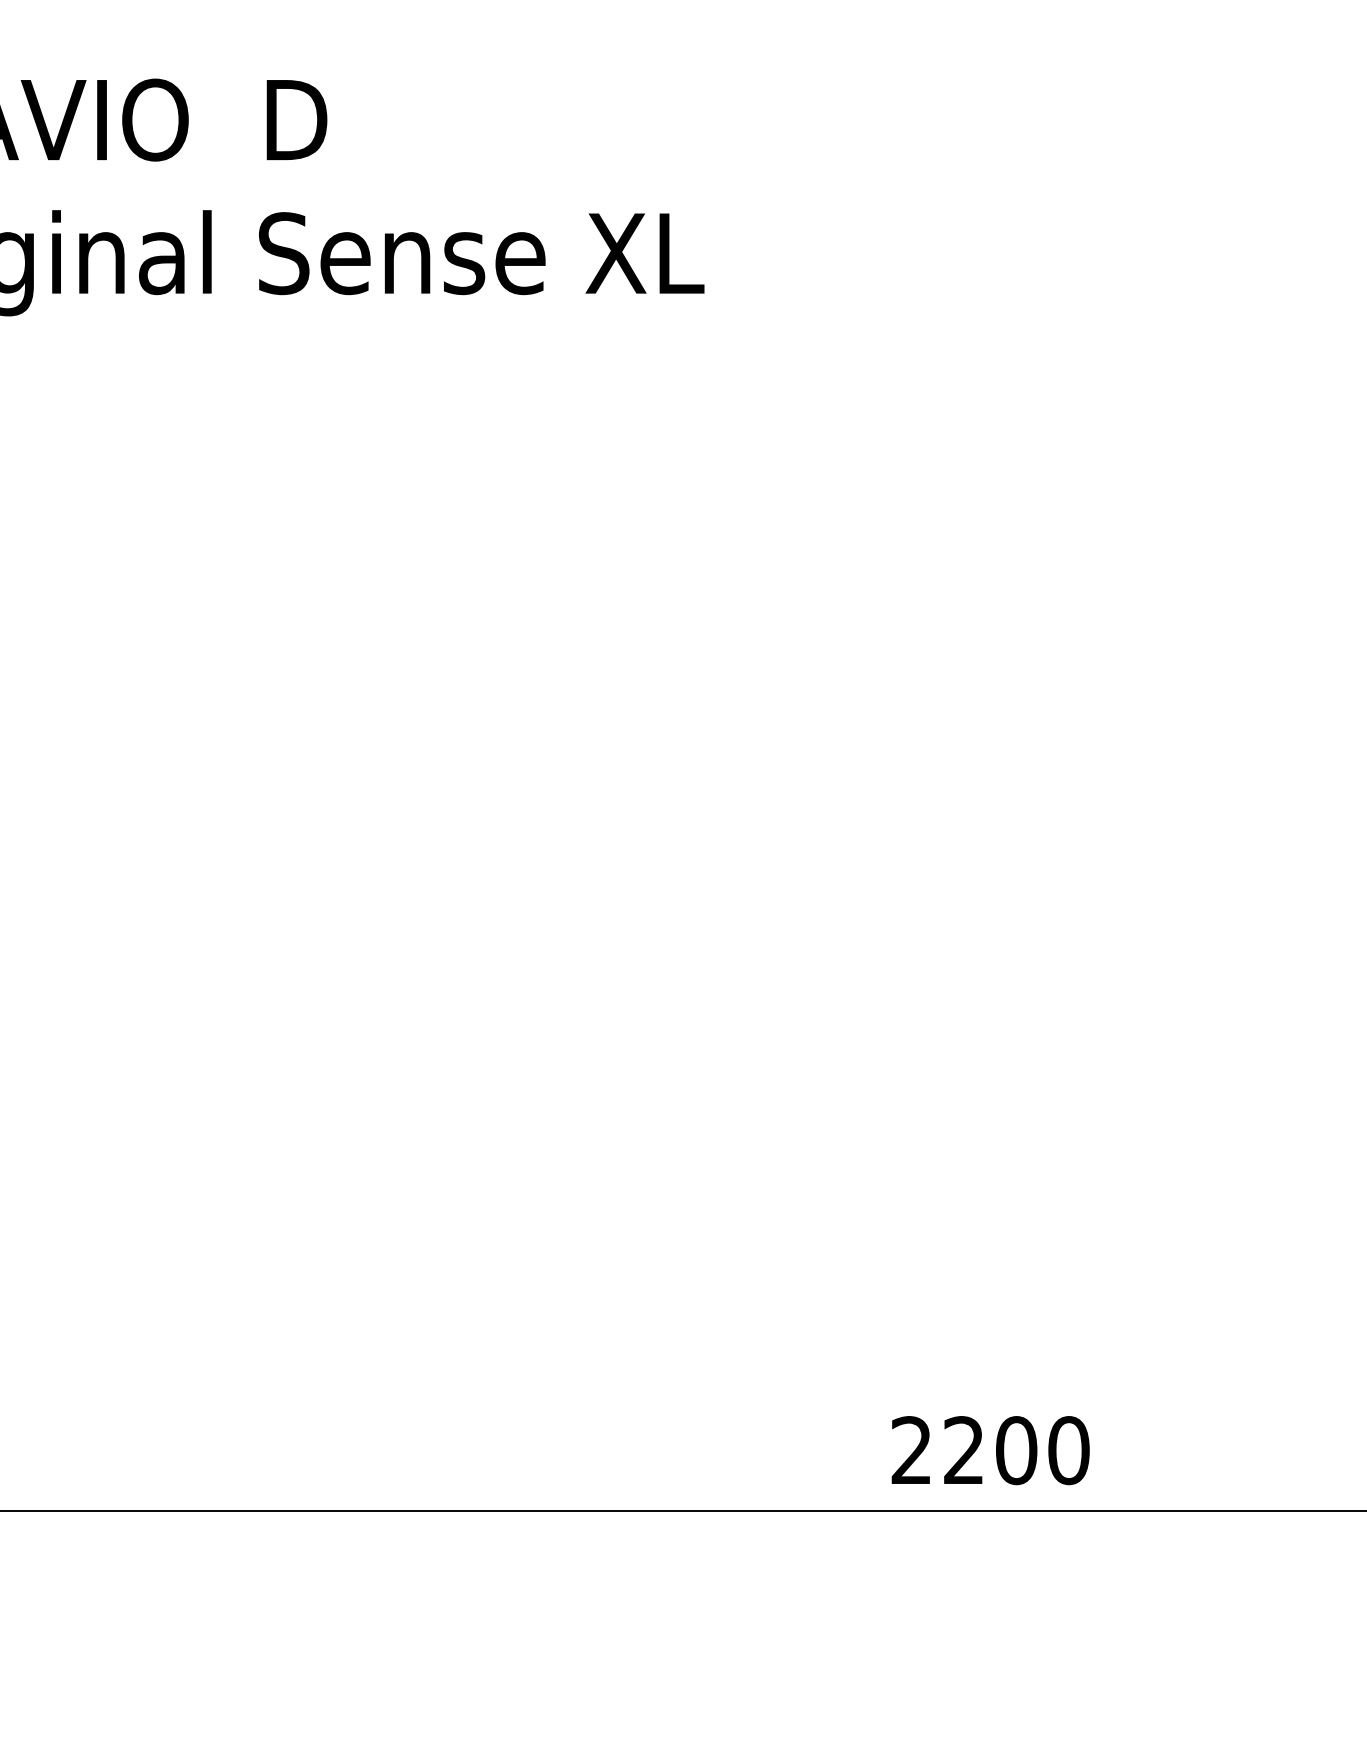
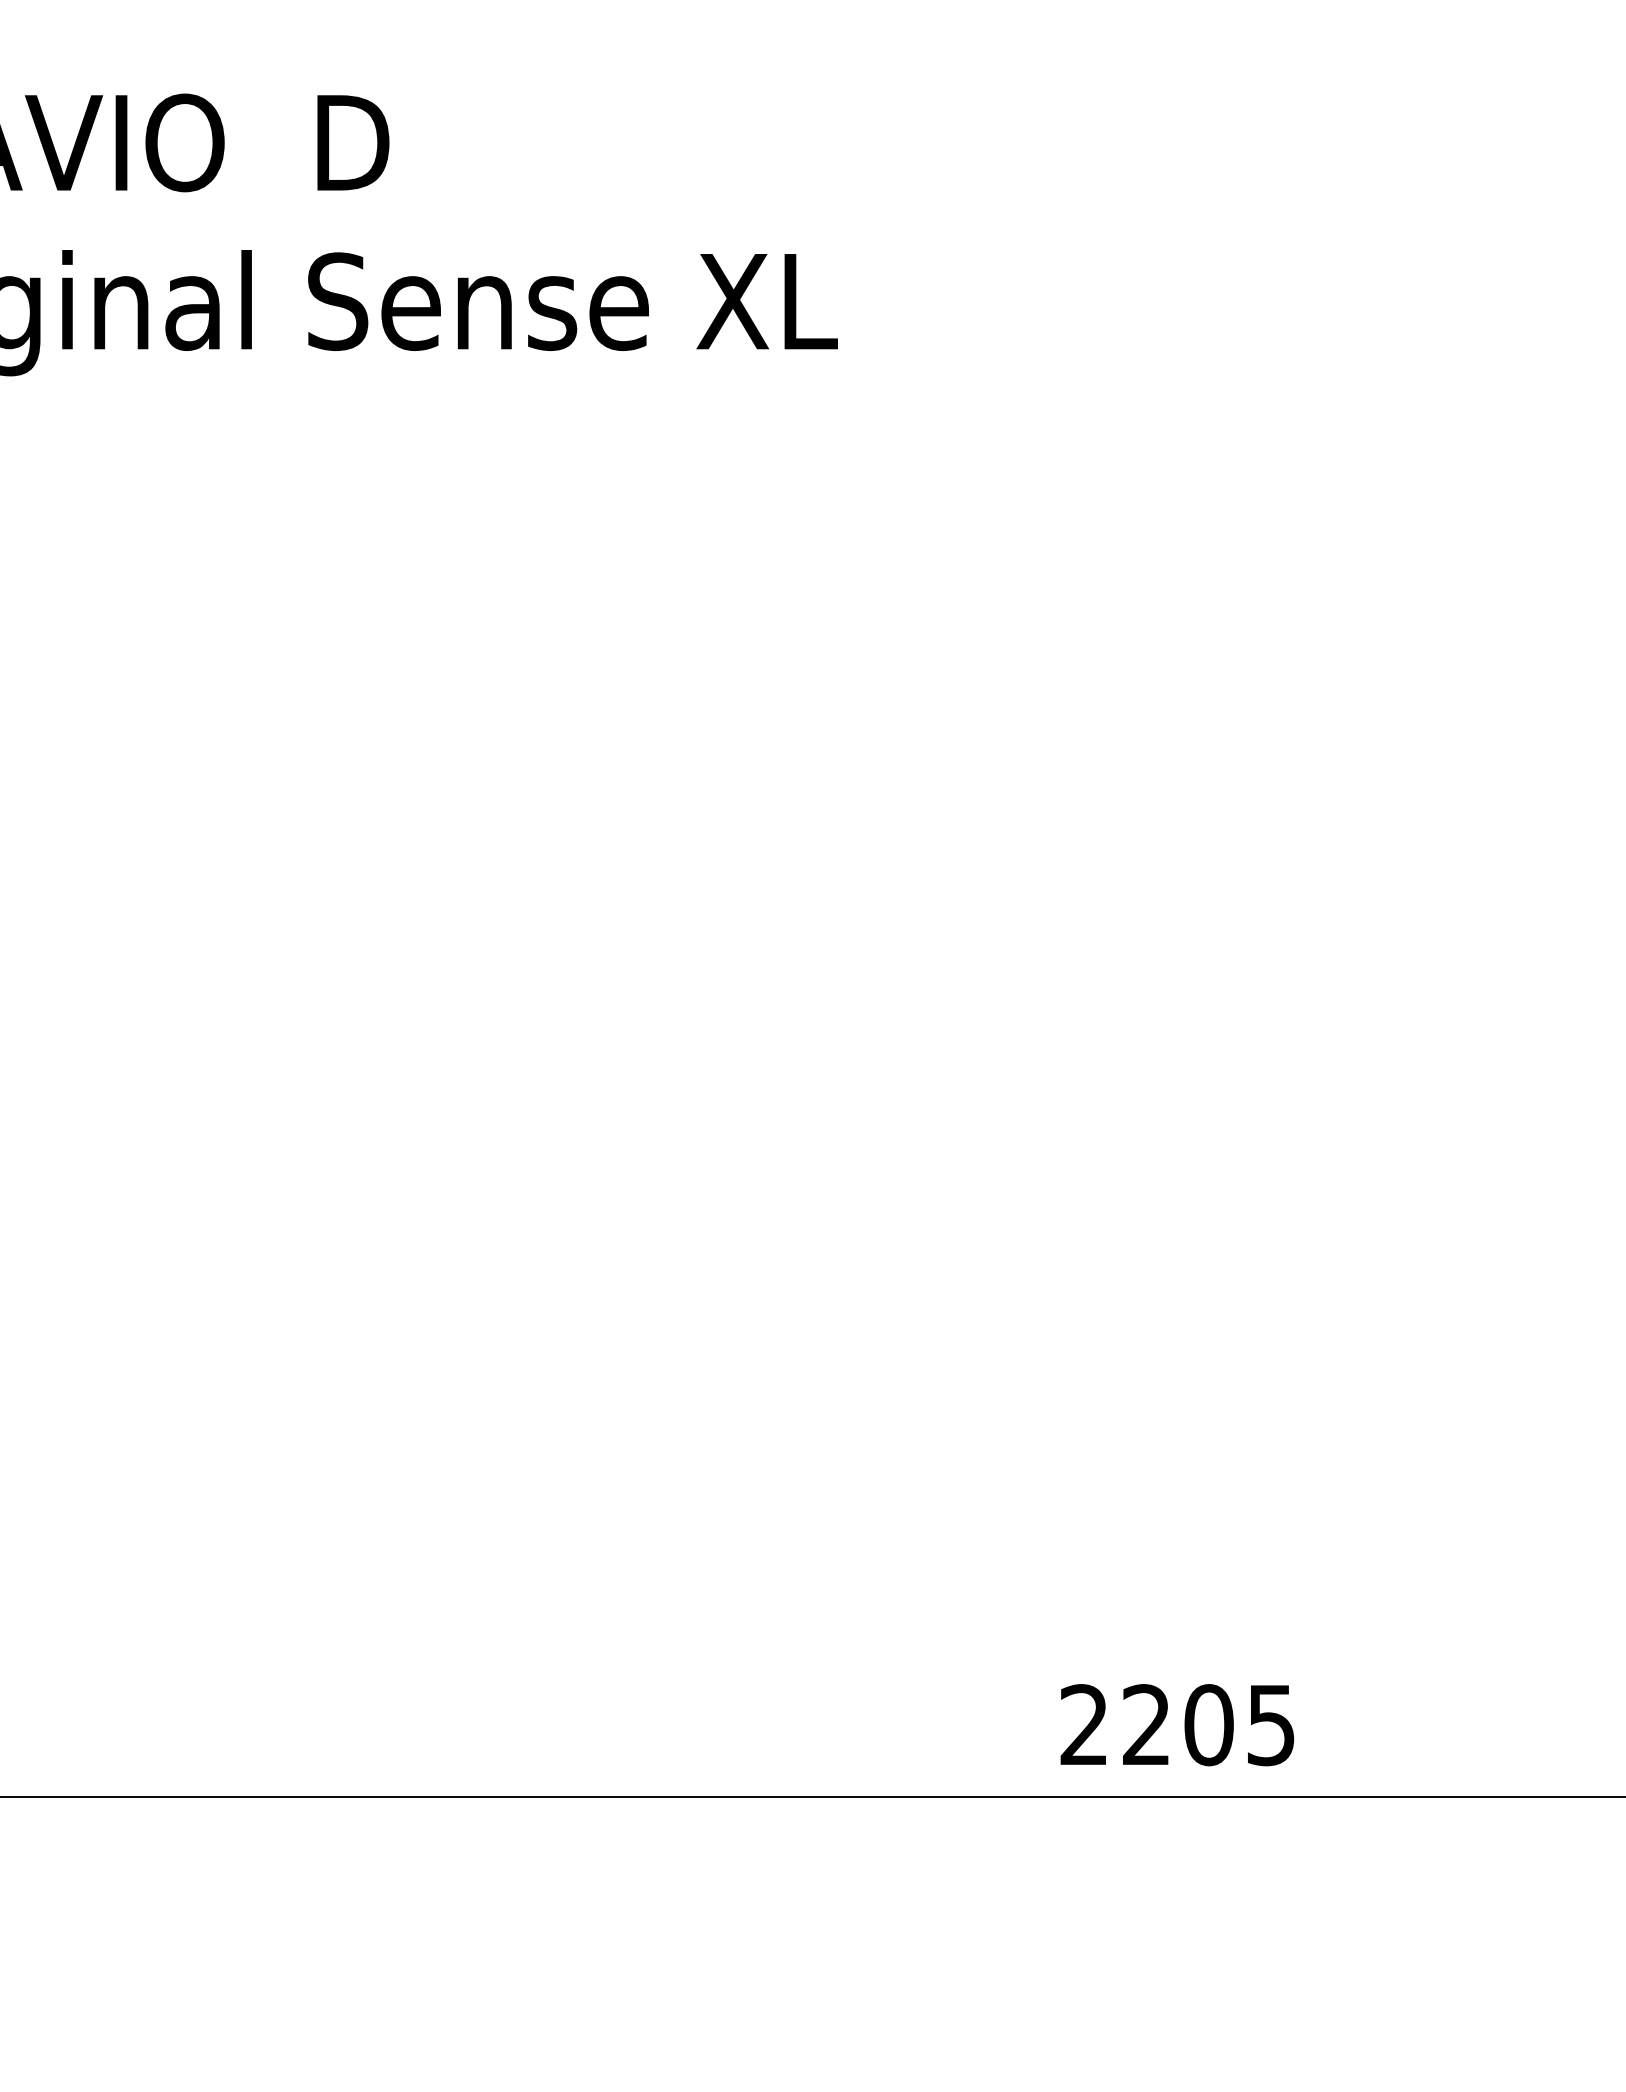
text: (1068, 1450) -> (1270, 1725), 2200 -> 2205

